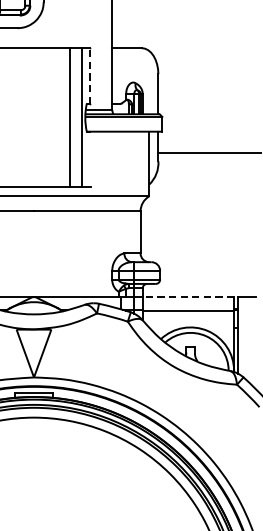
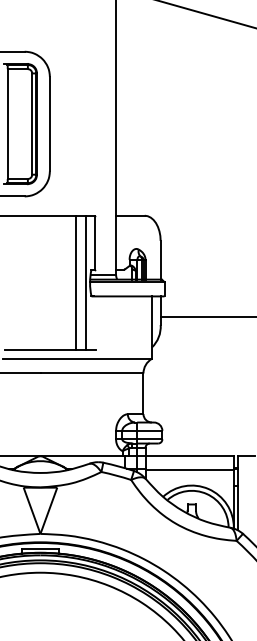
line: (89, 75) -> (94, 242), dashed -> solid
line: (188, 297) -> (189, 456), dashed -> solid

